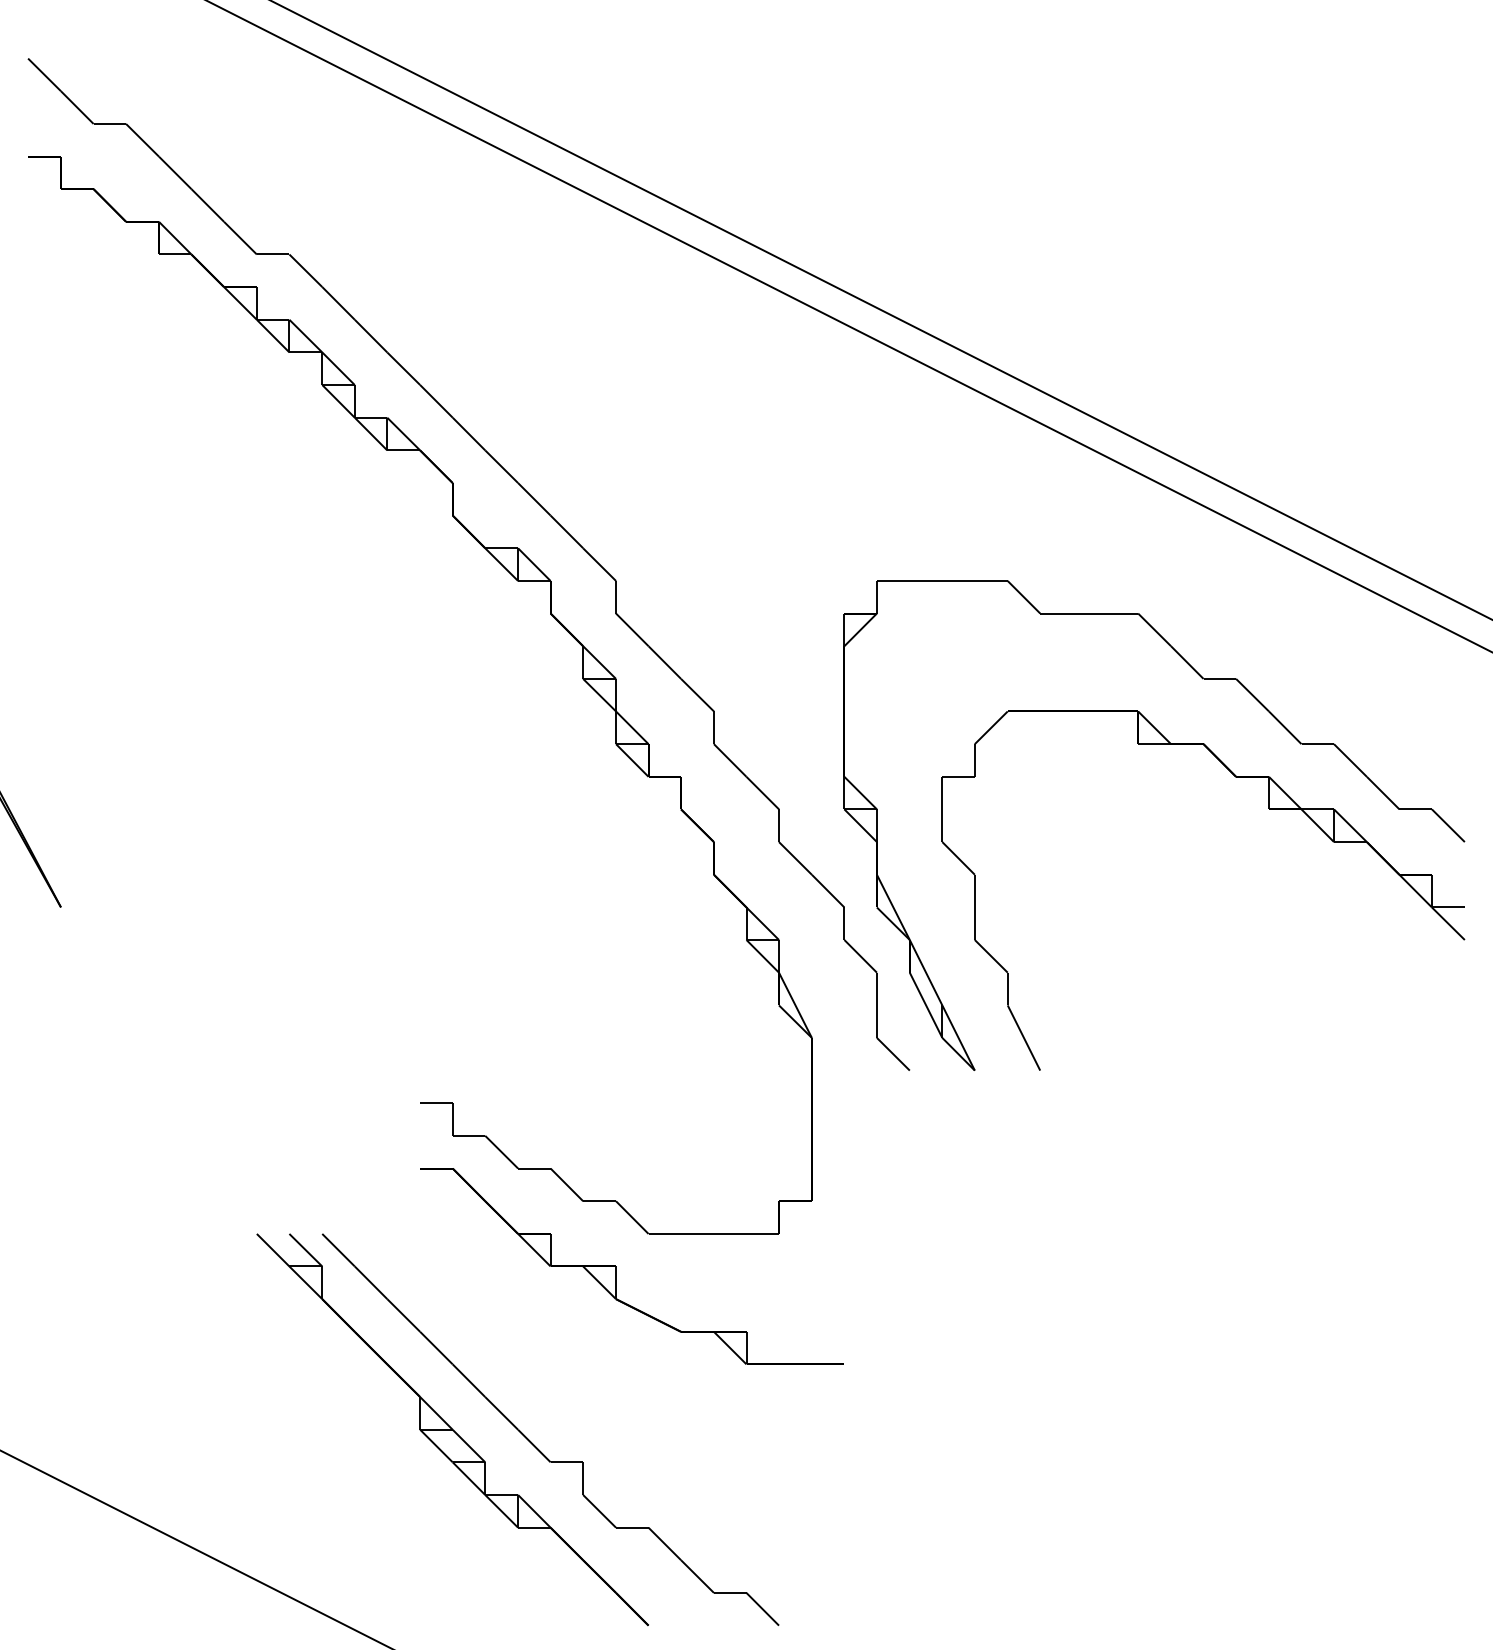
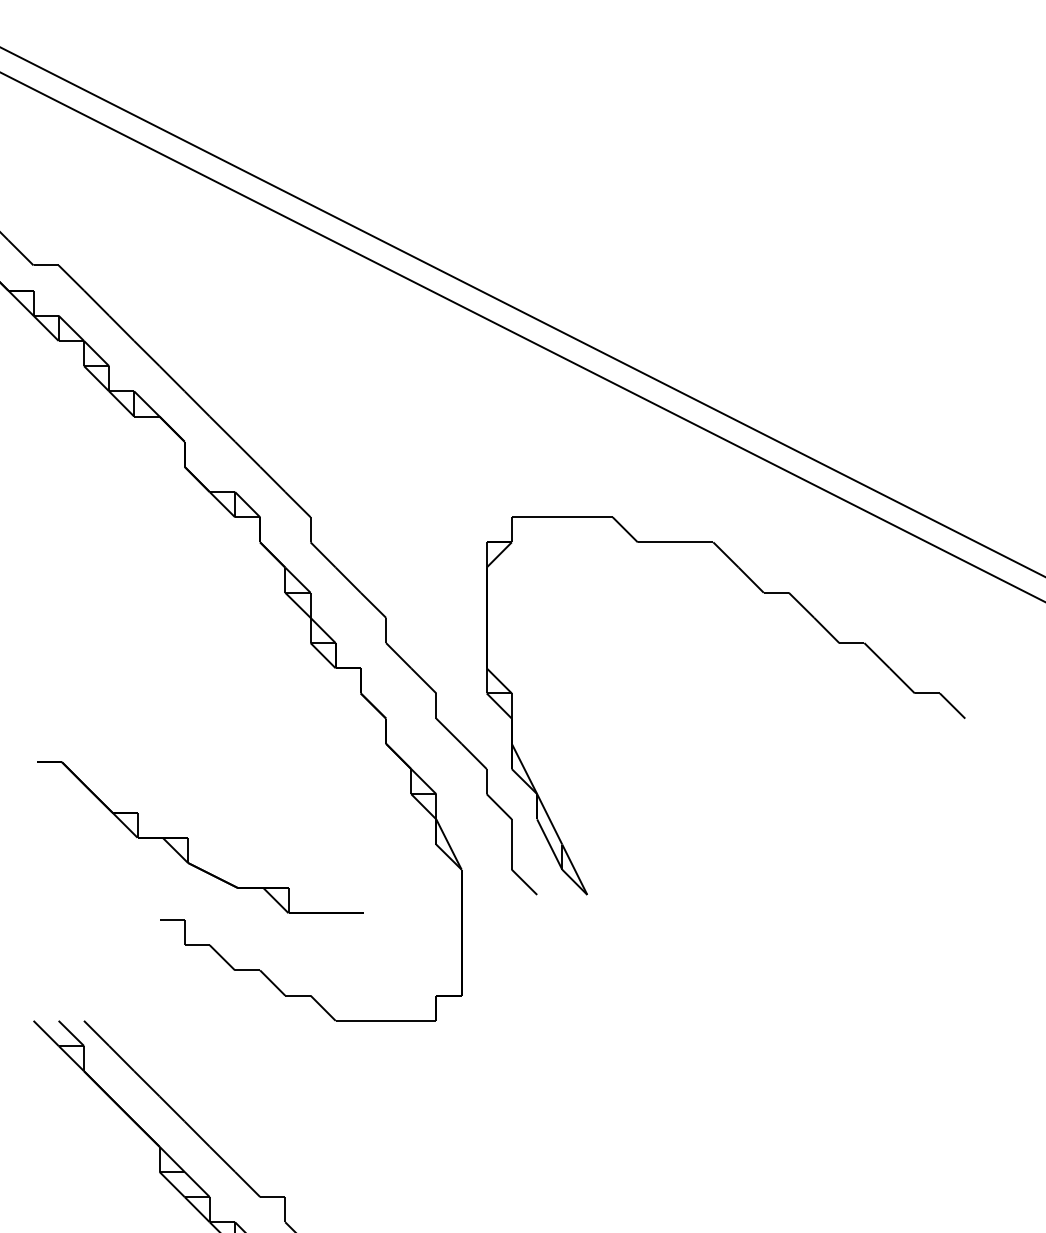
part: (1269, 809) -> (814, 693), removed
part: (616, 1266) -> (188, 837), moved

